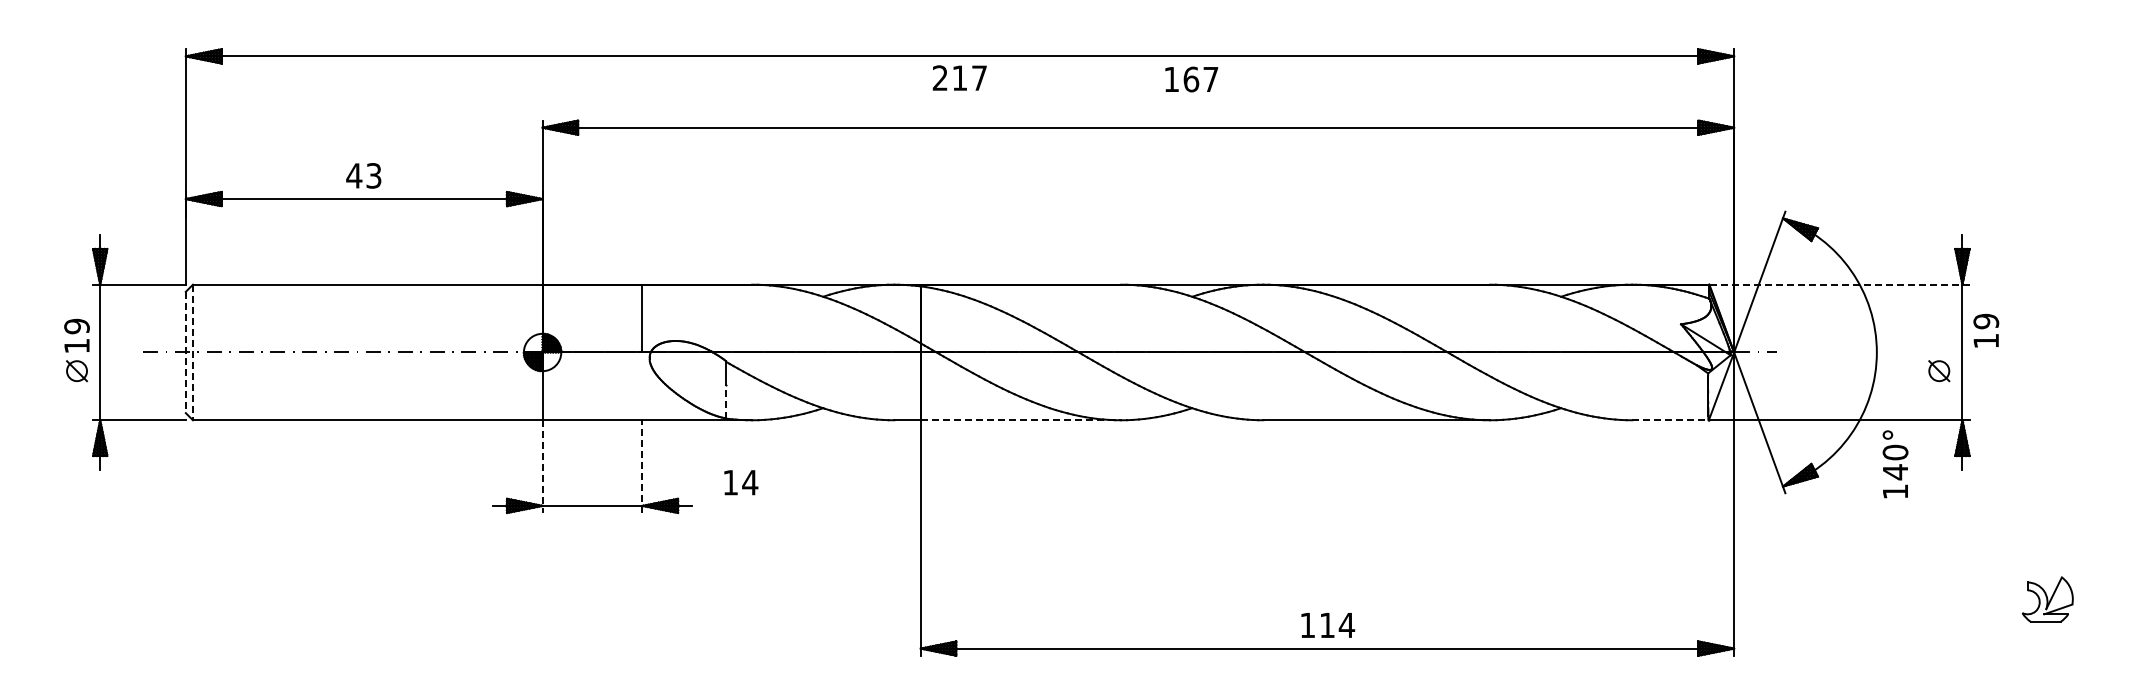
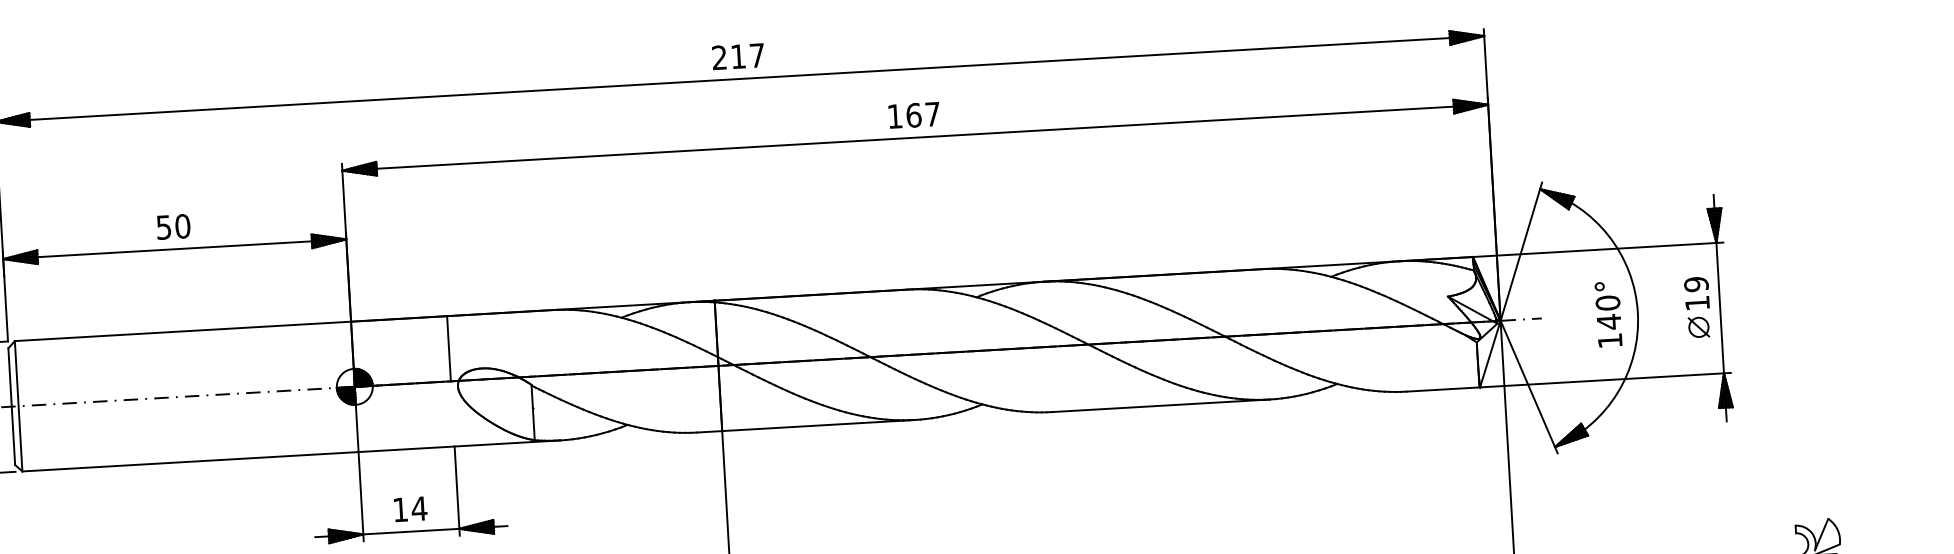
text: (959, 77) -> (737, 56), moved
text: (1191, 79) -> (914, 115), moved
text: (363, 175) -> (172, 226), 43 -> 50
line: (1839, 284) -> (1598, 249), dashed -> solid
text: (1986, 330) -> (1697, 293), moved
line: (185, 352) -> (11, 406), dashed -> solid
line: (192, 352) -> (18, 406), dashed -> solid
line: (725, 401) -> (533, 423), dashed -> solid
line: (1021, 420) -> (819, 425), dashed -> solid
line: (1671, 420) -> (1444, 389), dashed -> solid
text: (1895, 464) -> (1608, 314), moved
line: (642, 466) -> (457, 490), dashed -> solid
line: (542, 467) -> (361, 497), dashed -> solid
text: (741, 482) -> (410, 509), moved

